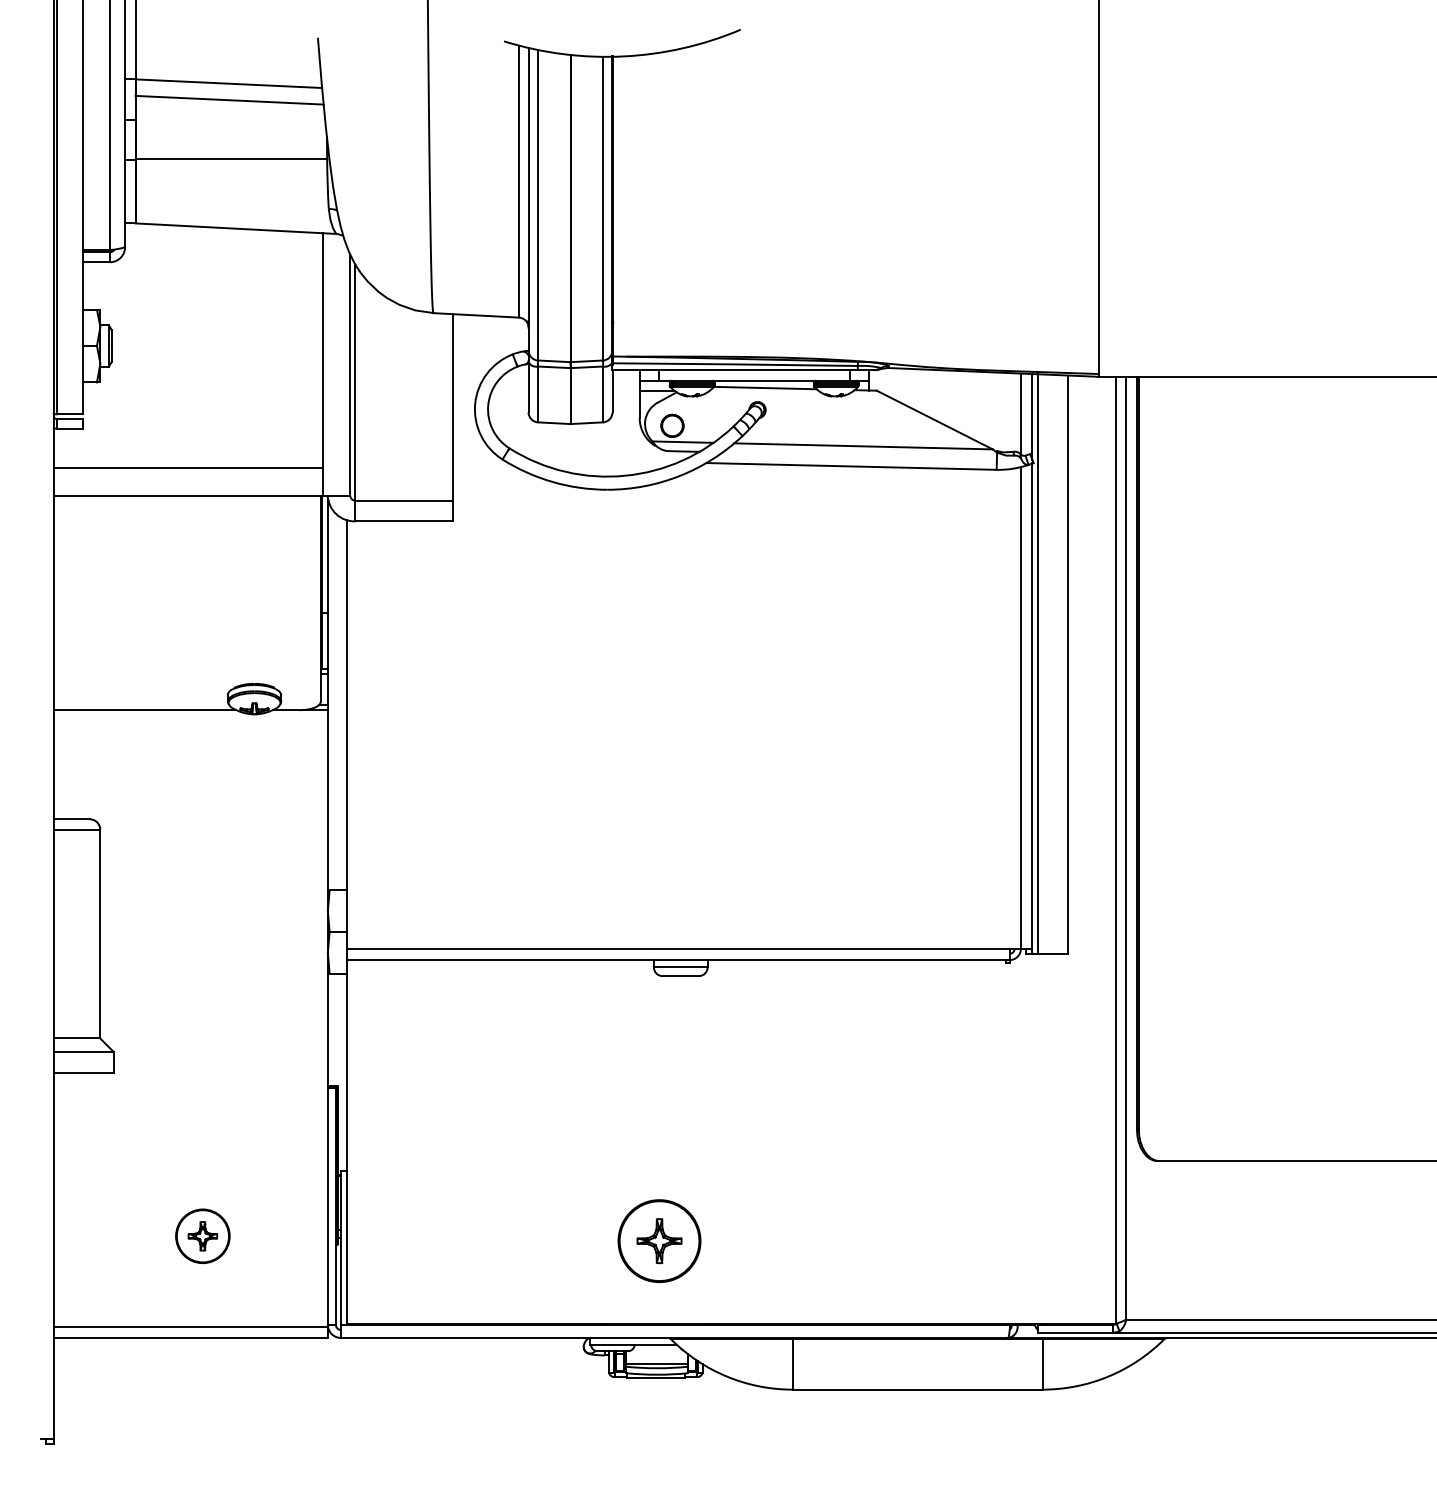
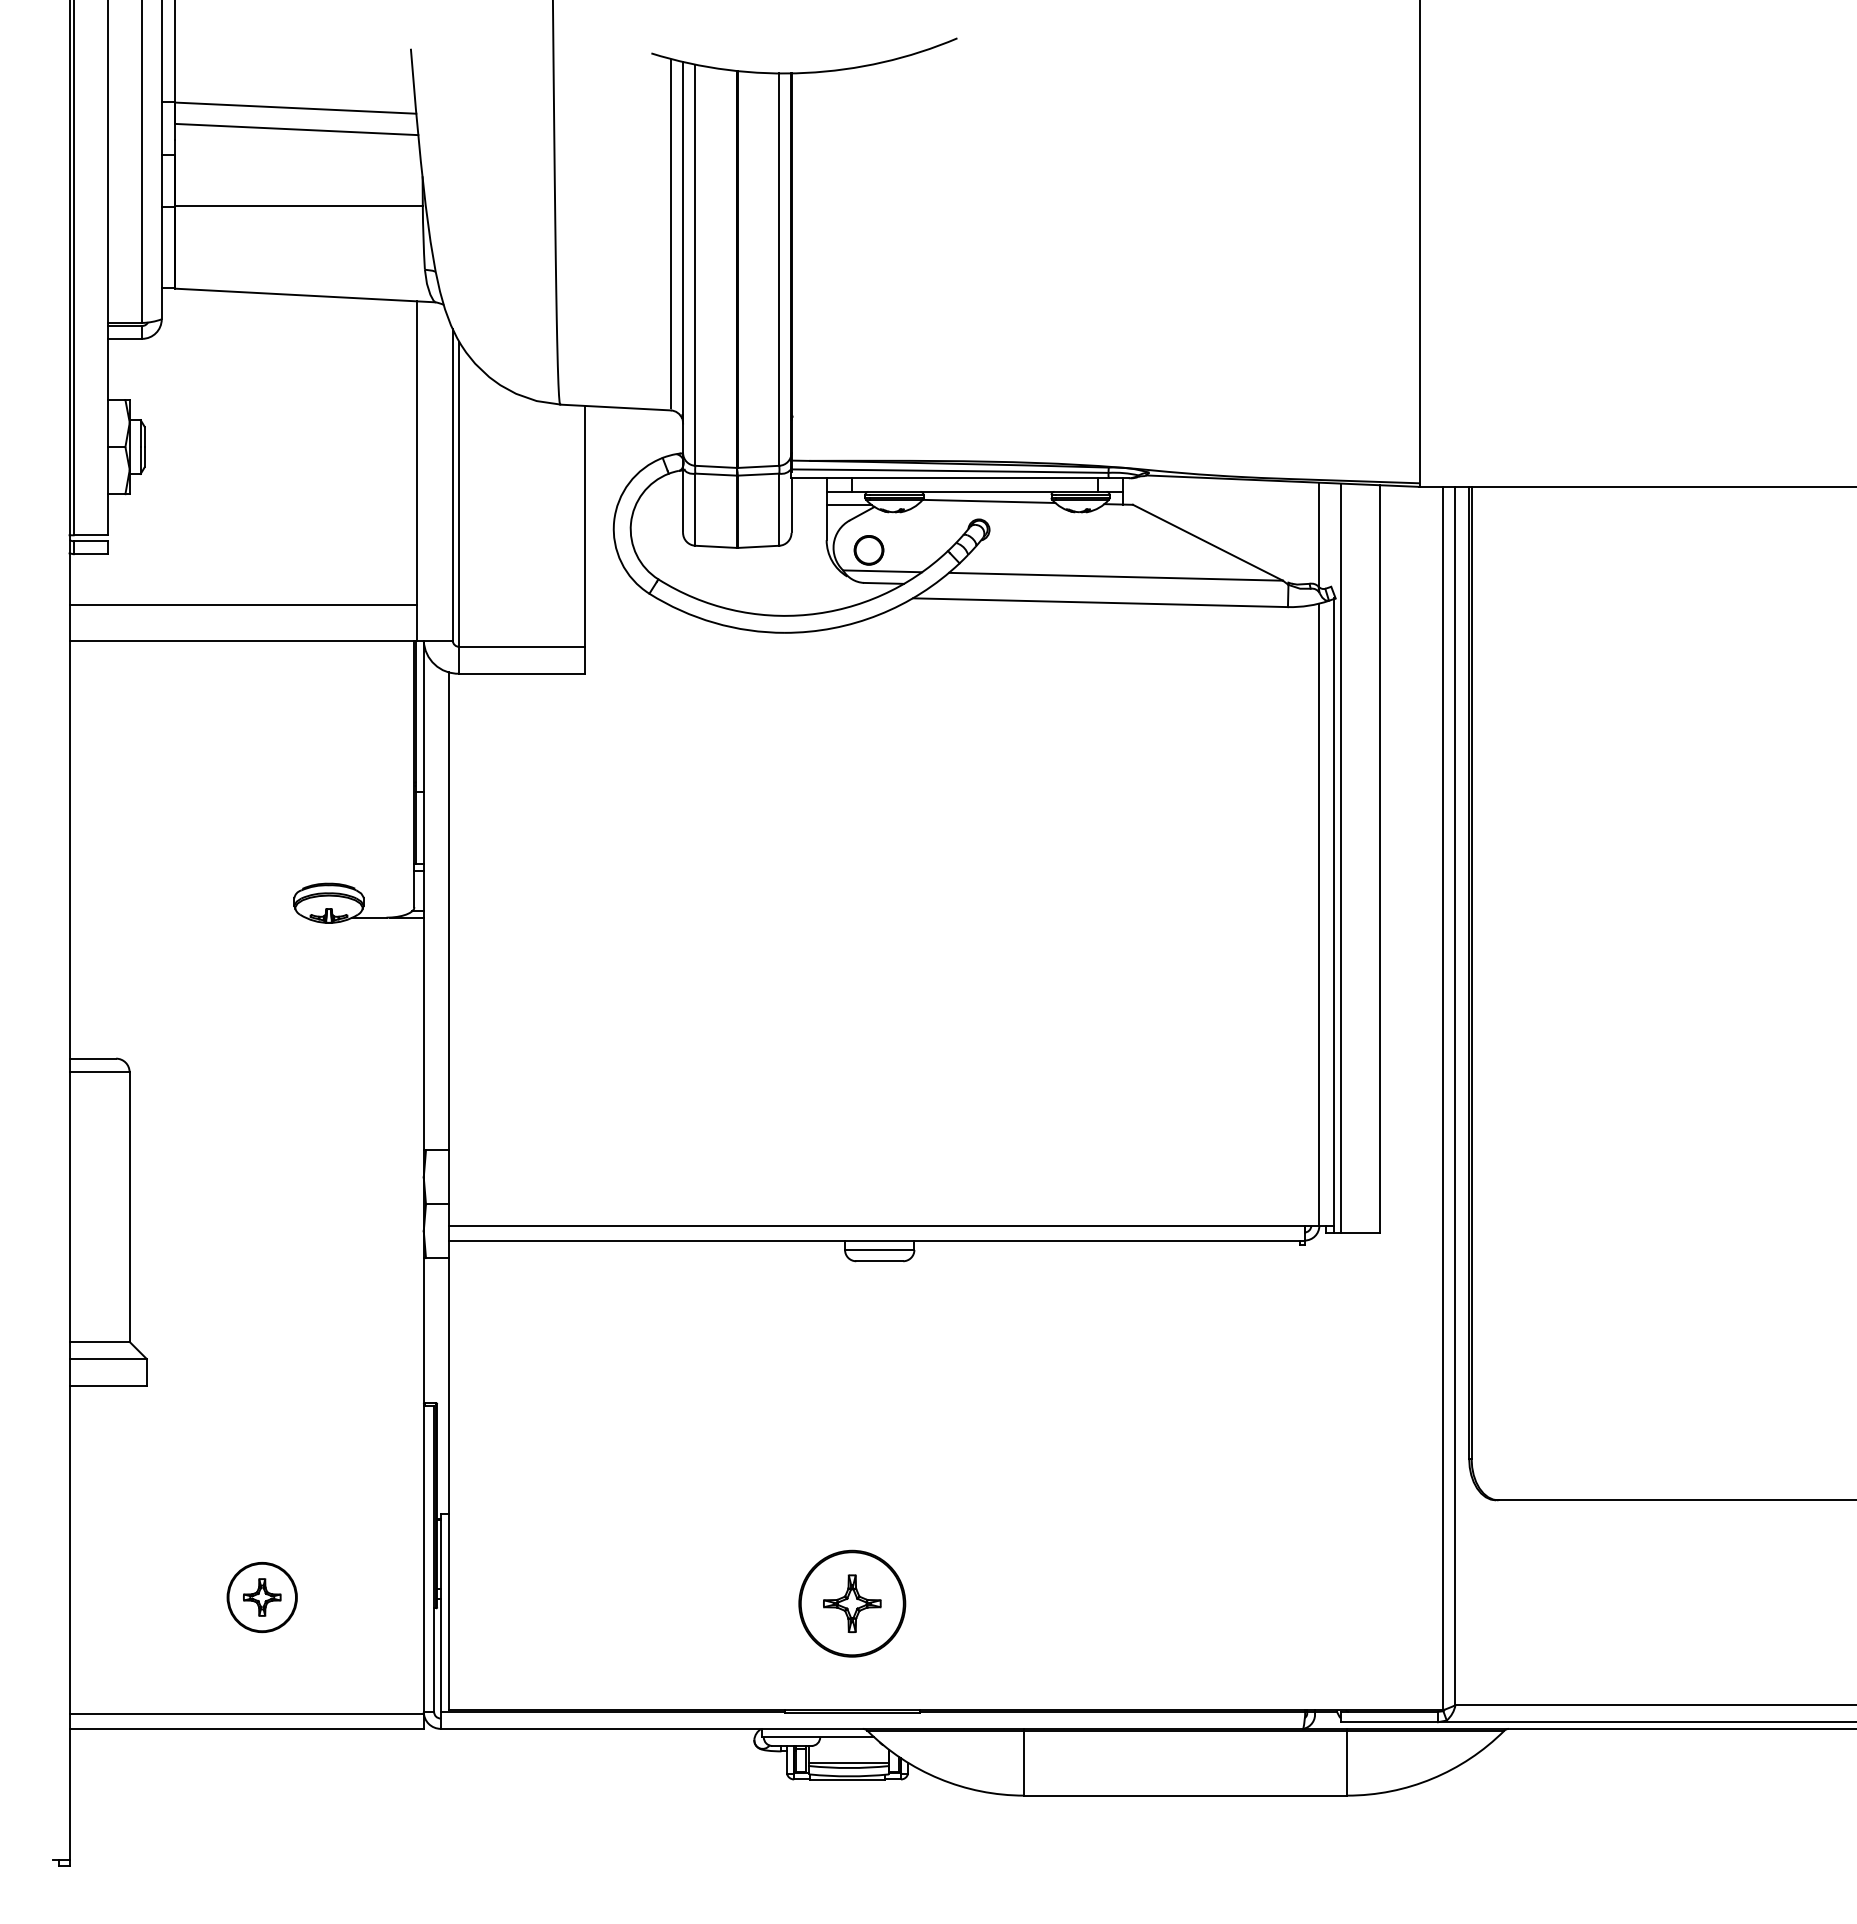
line: (1032, 416) -> (1334, 538), removed
line: (145, 710) -> (187, 917), removed

